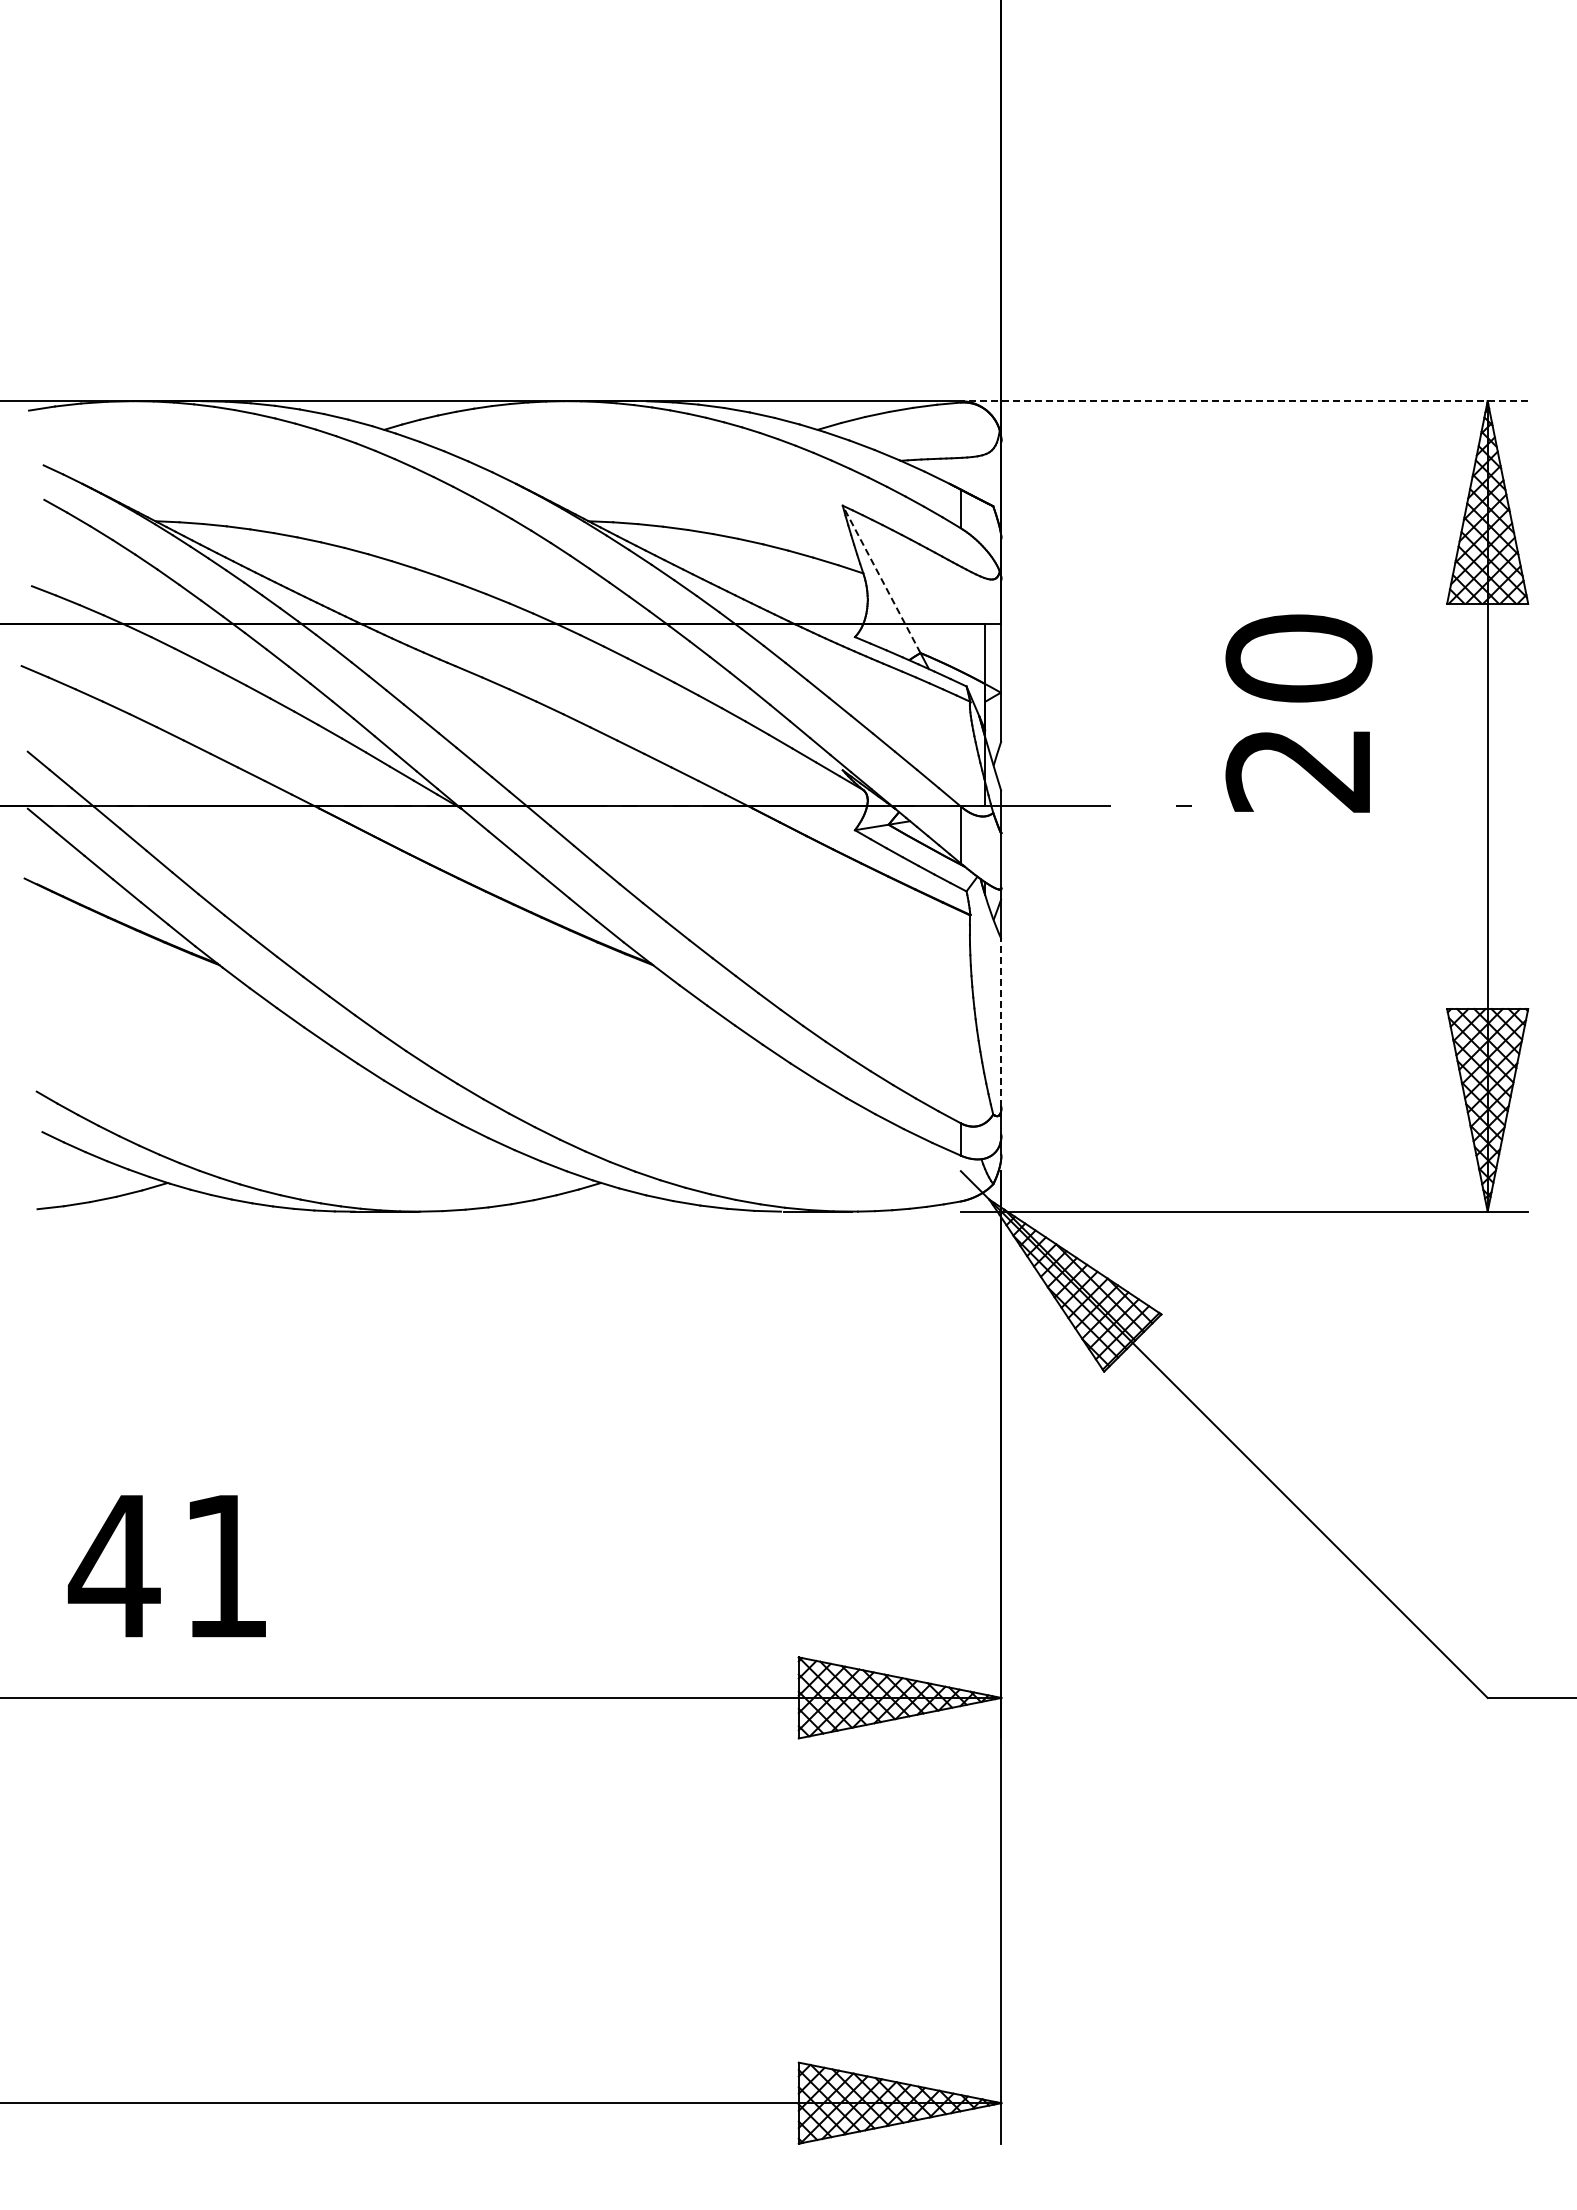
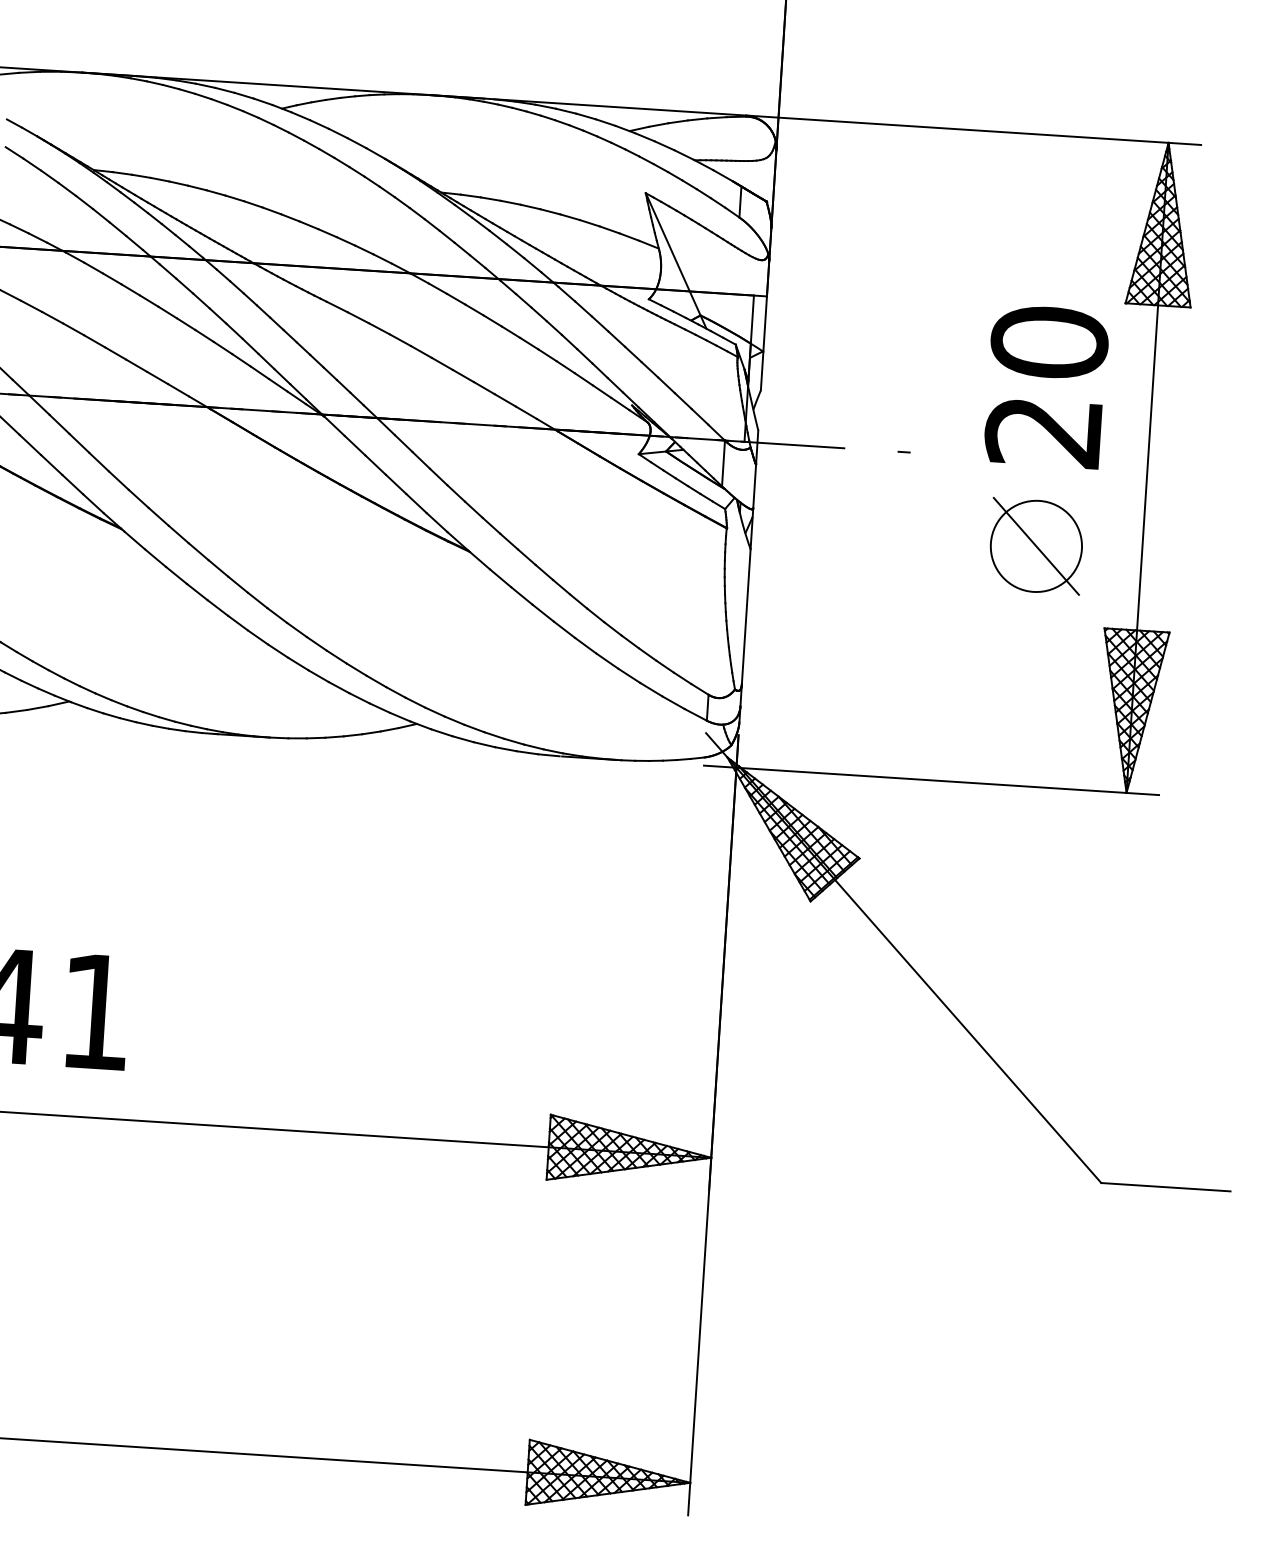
line: (1244, 401) -> (973, 130), dashed -> solid
line: (881, 578) -> (673, 253), dashed -> solid
text: (1298, 713) -> (1046, 386), moved
part: (1355, 912) -> (1036, 546), added
line: (1001, 1022) -> (746, 616), dashed -> solid

